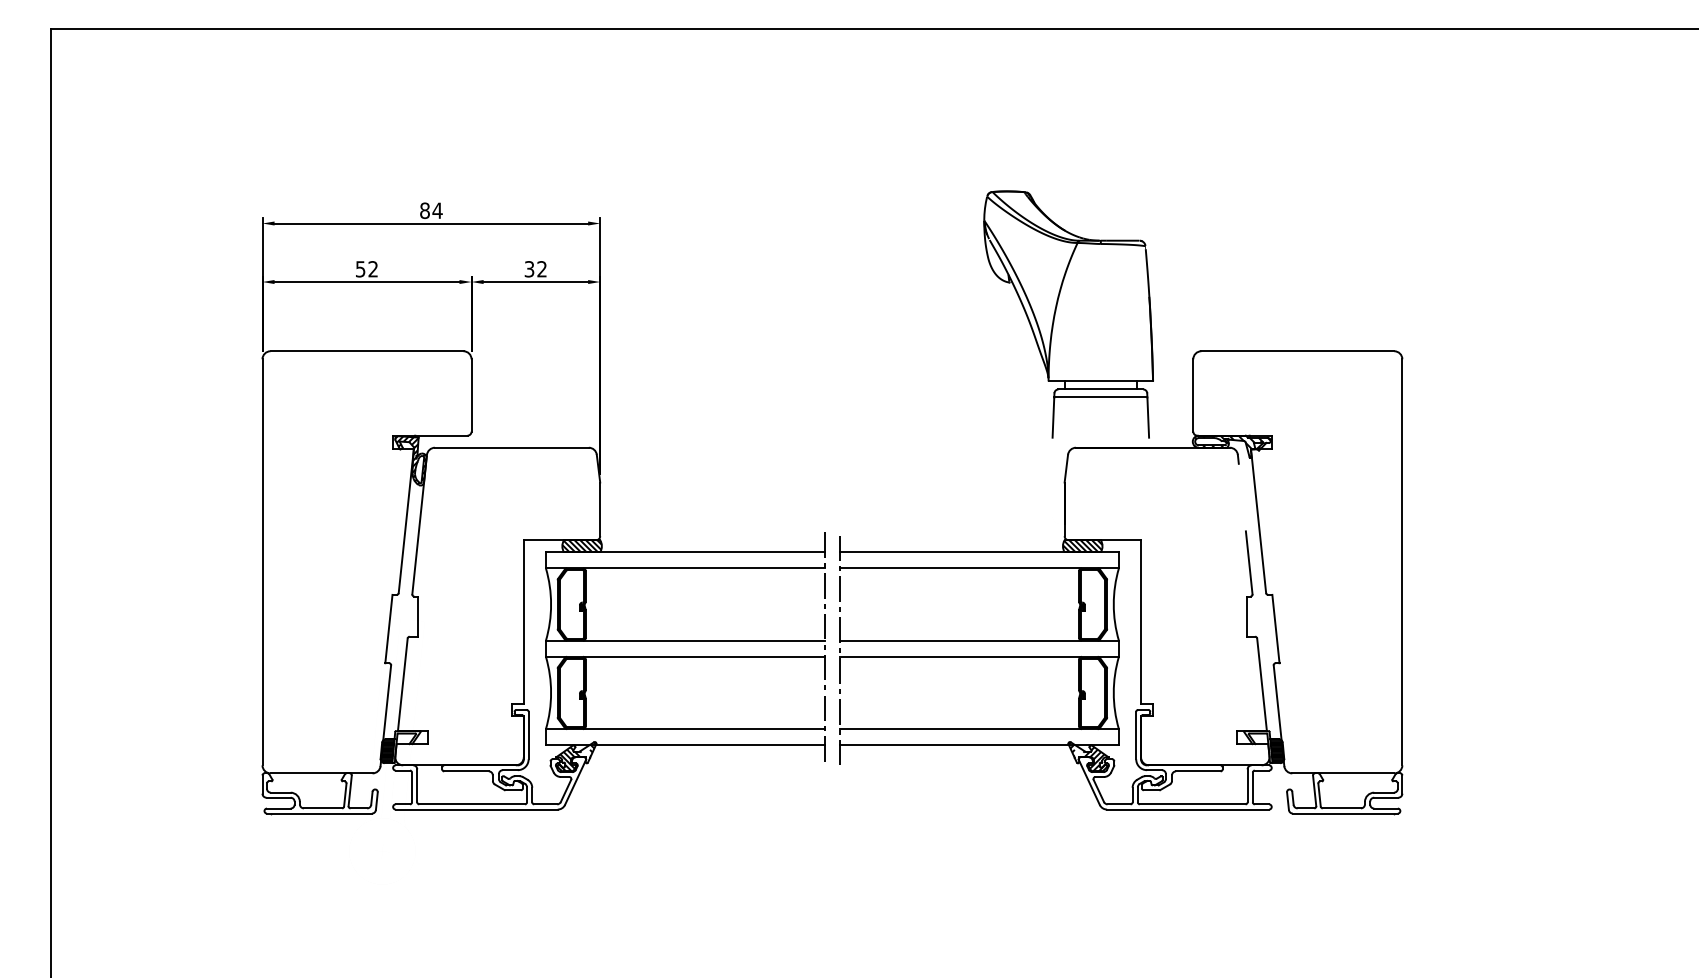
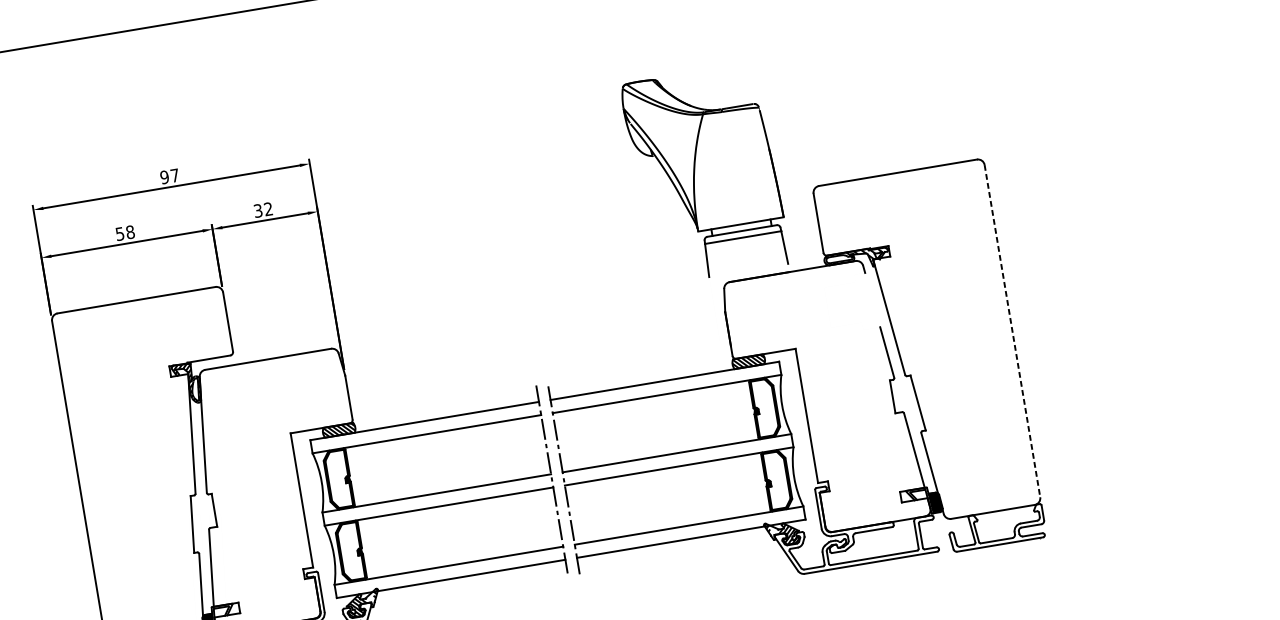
text: (431, 210) -> (169, 176), 84 -> 97
text: (373, 269) -> (130, 232), 52 -> 58
line: (1402, 562) -> (1012, 331), solid -> dashed

